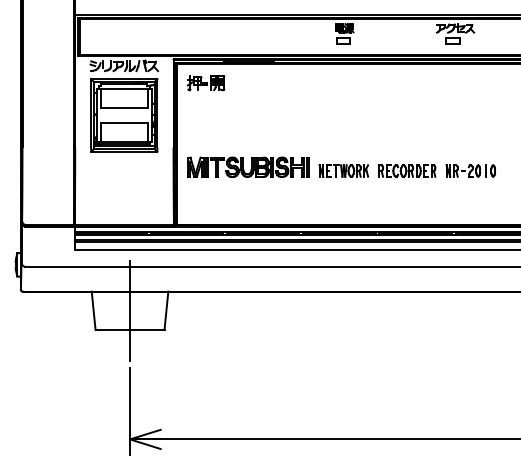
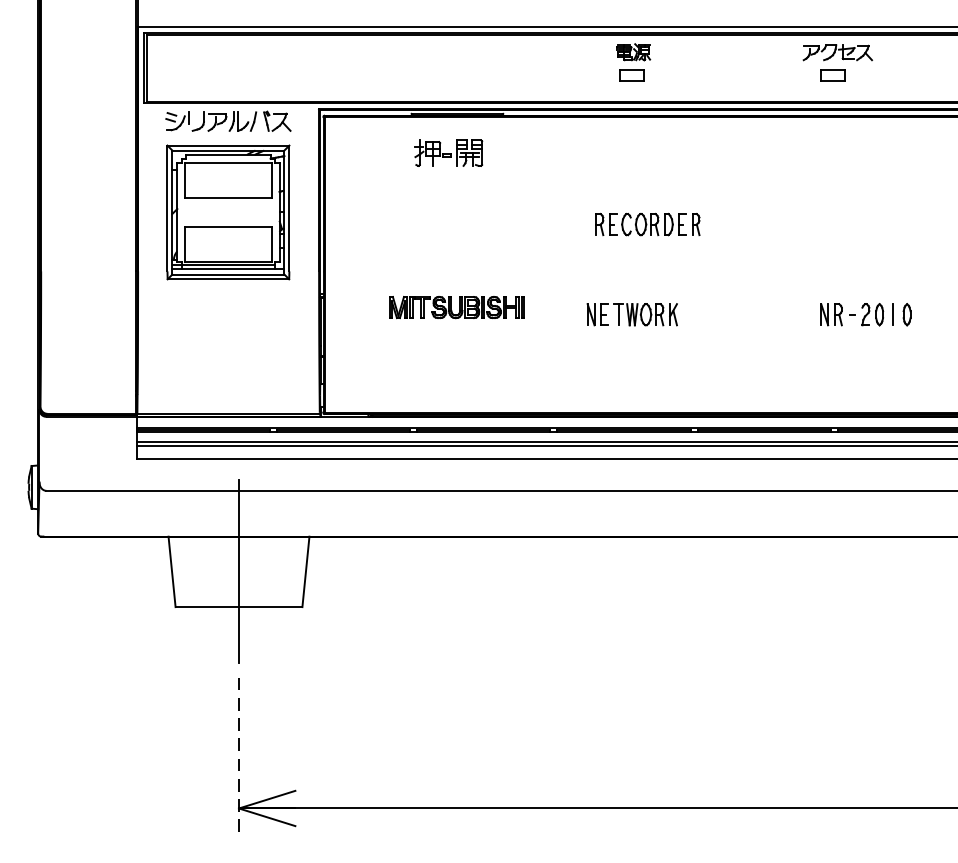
part: (206, 83) -> (449, 153), moved
part: (248, 166) -> (456, 306), size x0.6
part: (407, 170) -> (648, 223), moved
line: (130, 411) -> (239, 757), solid -> dashed

